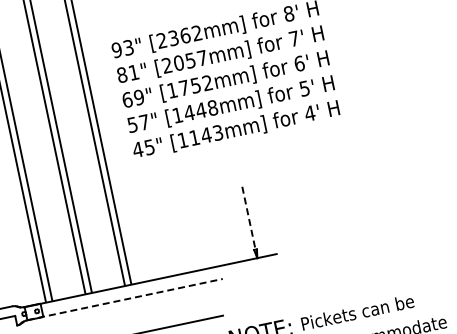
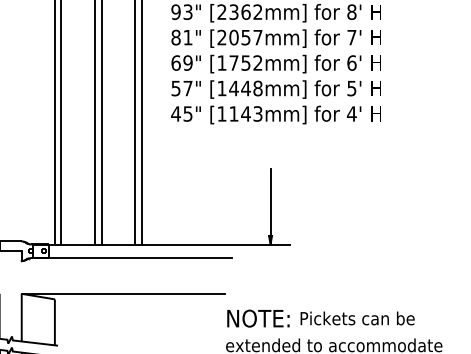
line: (249, 220) -> (270, 206), dashed -> solid
line: (124, 299) -> (132, 257), dashed -> solid

